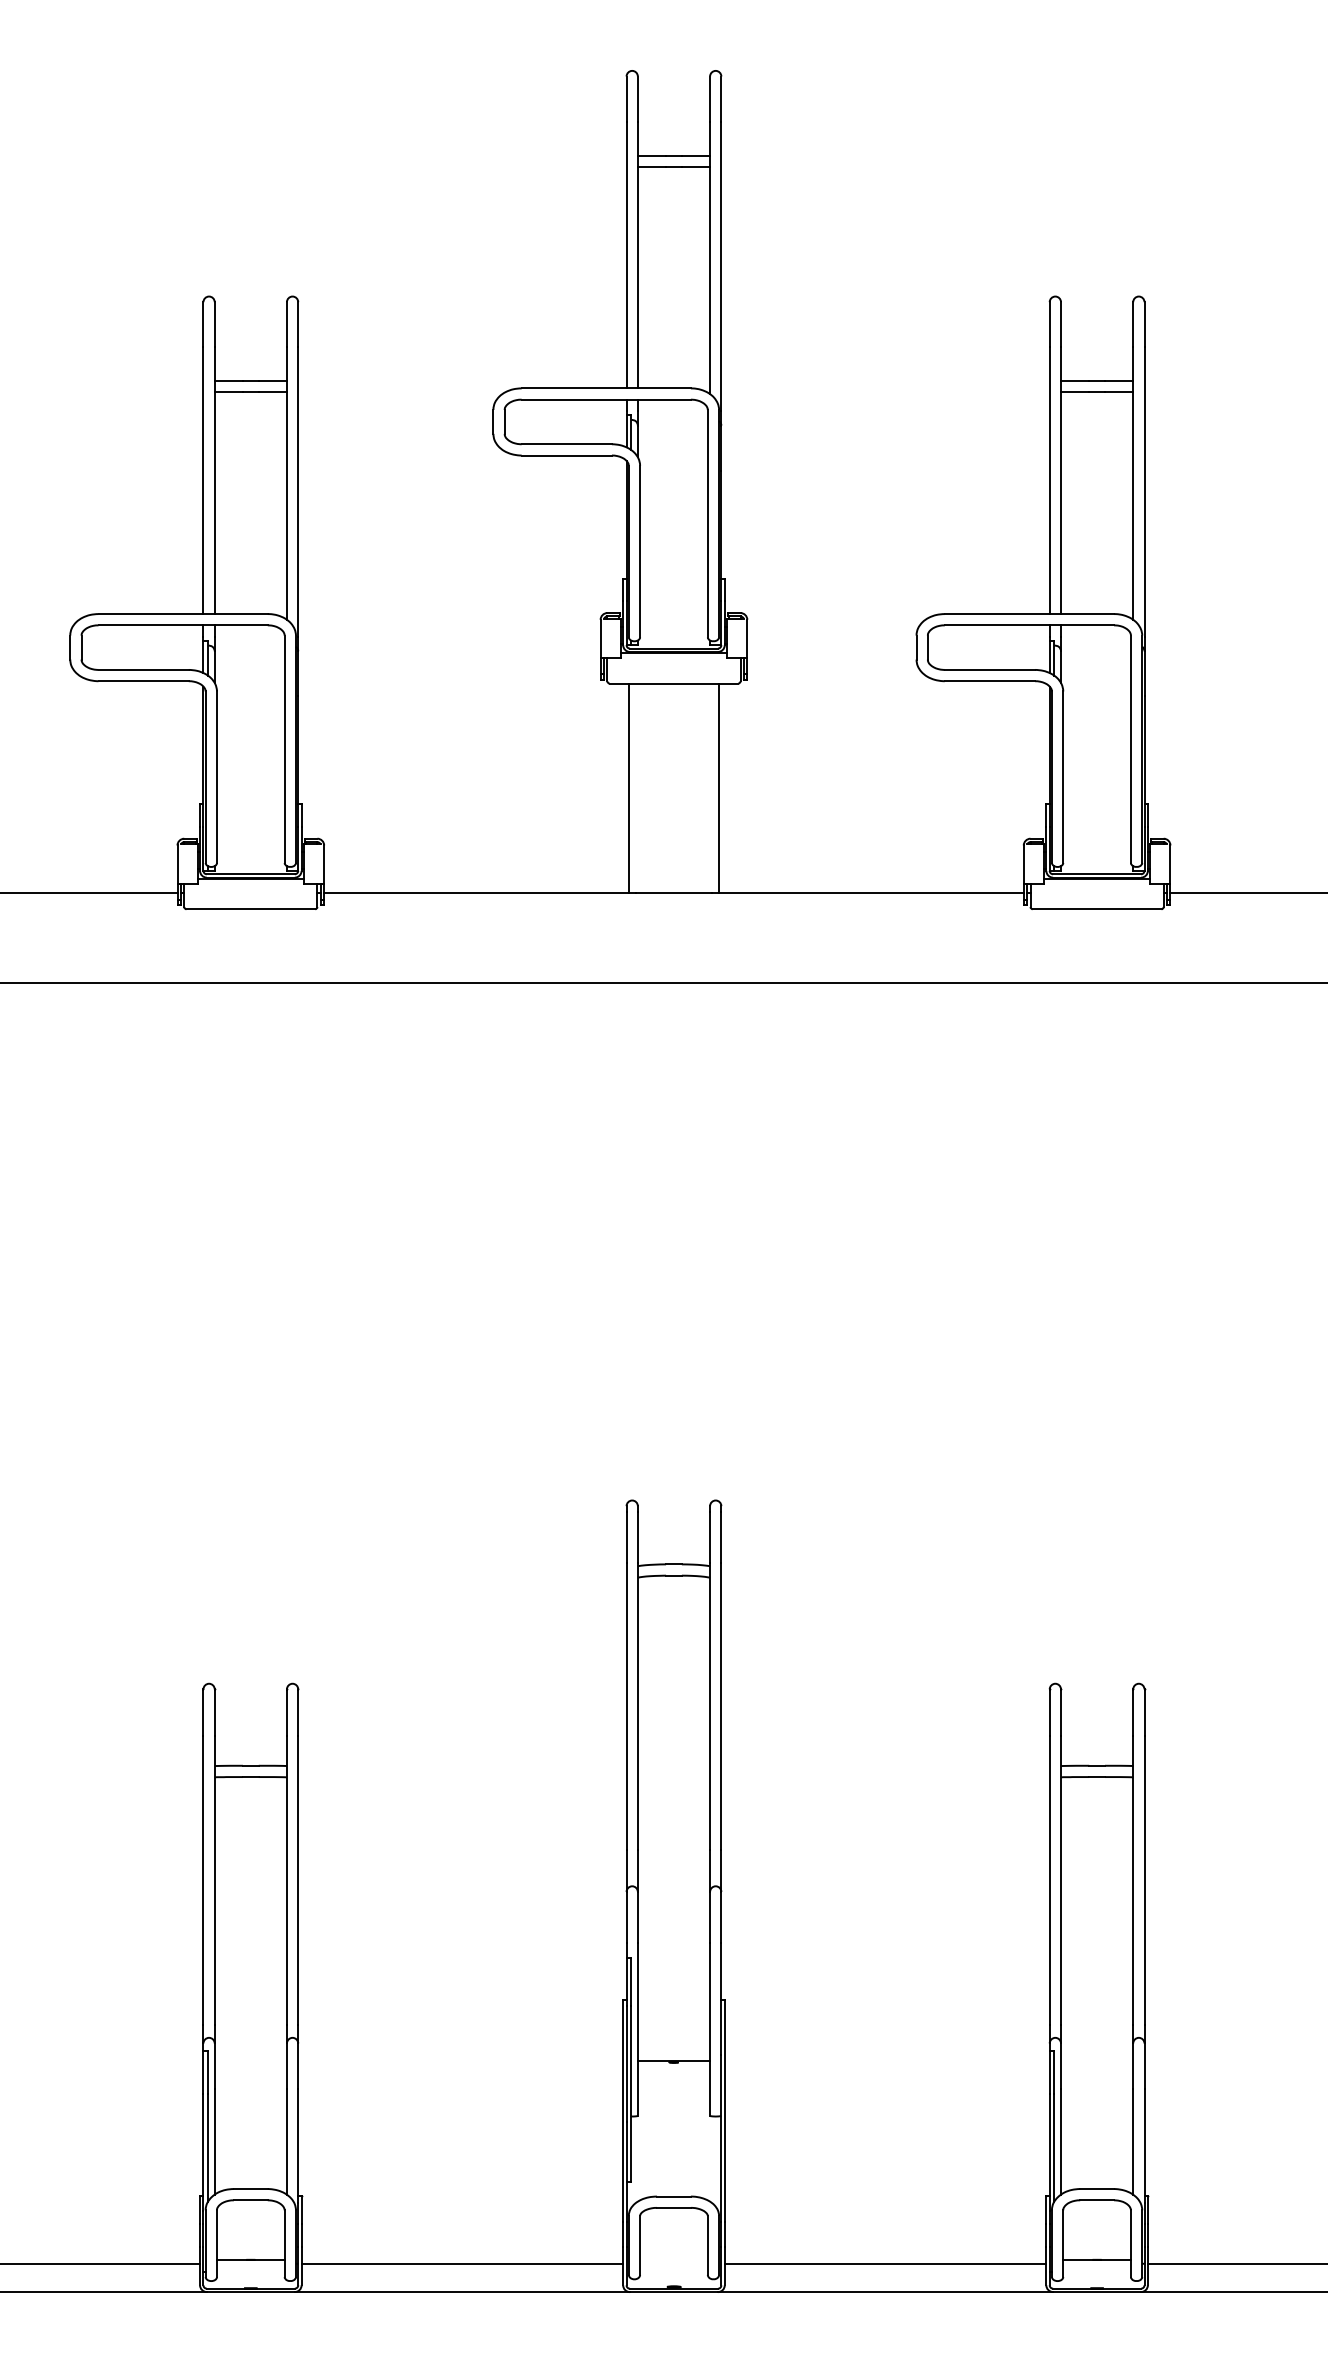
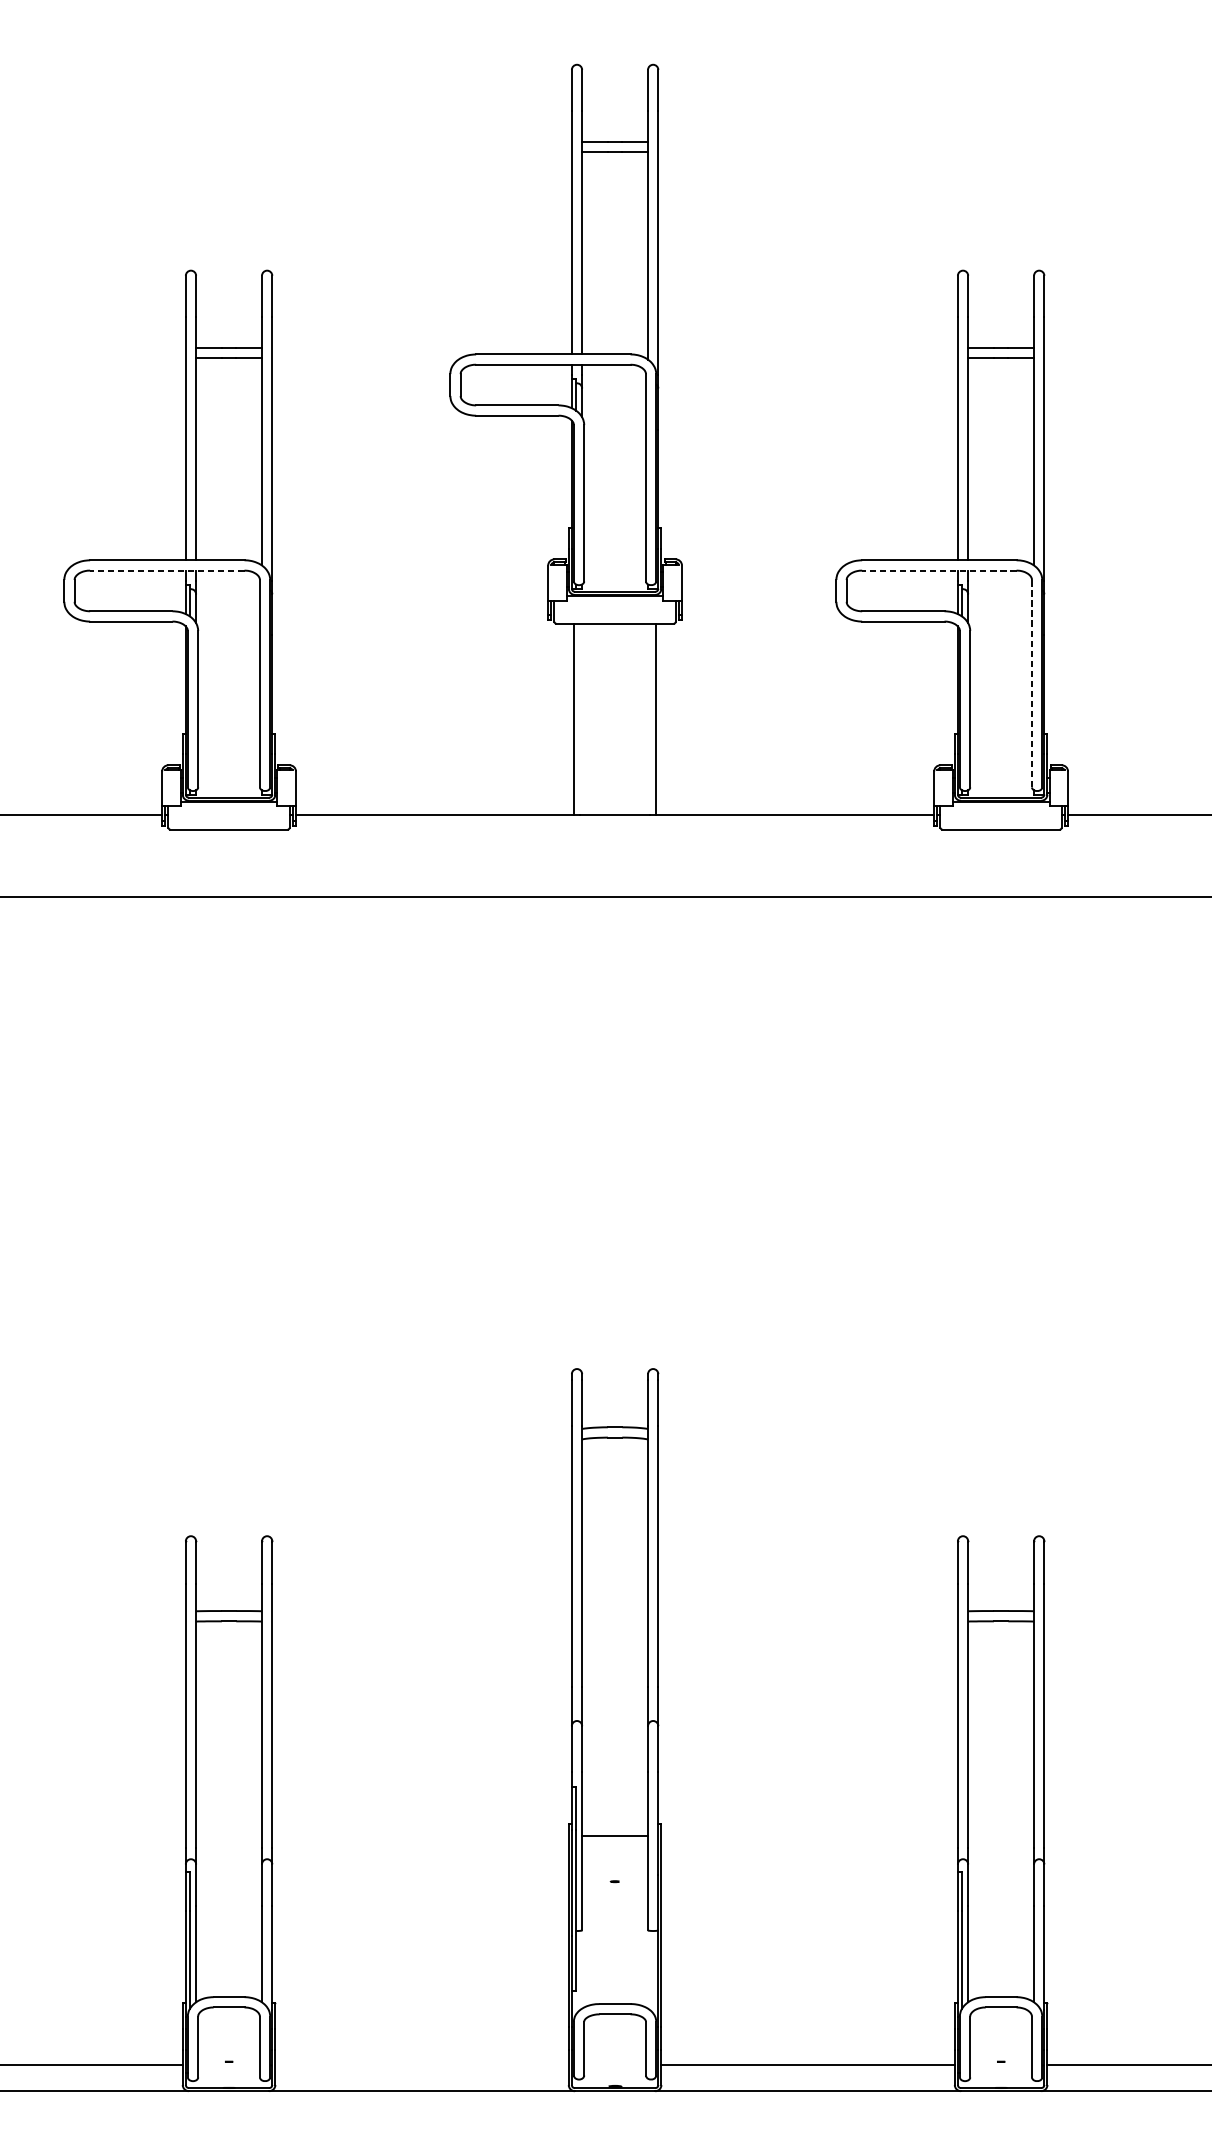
line: (183, 625) -> (167, 570), solid -> dashed
line: (1029, 625) -> (939, 570), solid -> dashed
line: (1130, 749) -> (1031, 683), solid -> dashed
line: (673, 2060) -> (614, 1836), moved
line: (250, 2259) -> (228, 2061), removed
line: (1096, 2259) -> (1000, 2061), removed
line: (462, 2263) -> (422, 2065), removed

